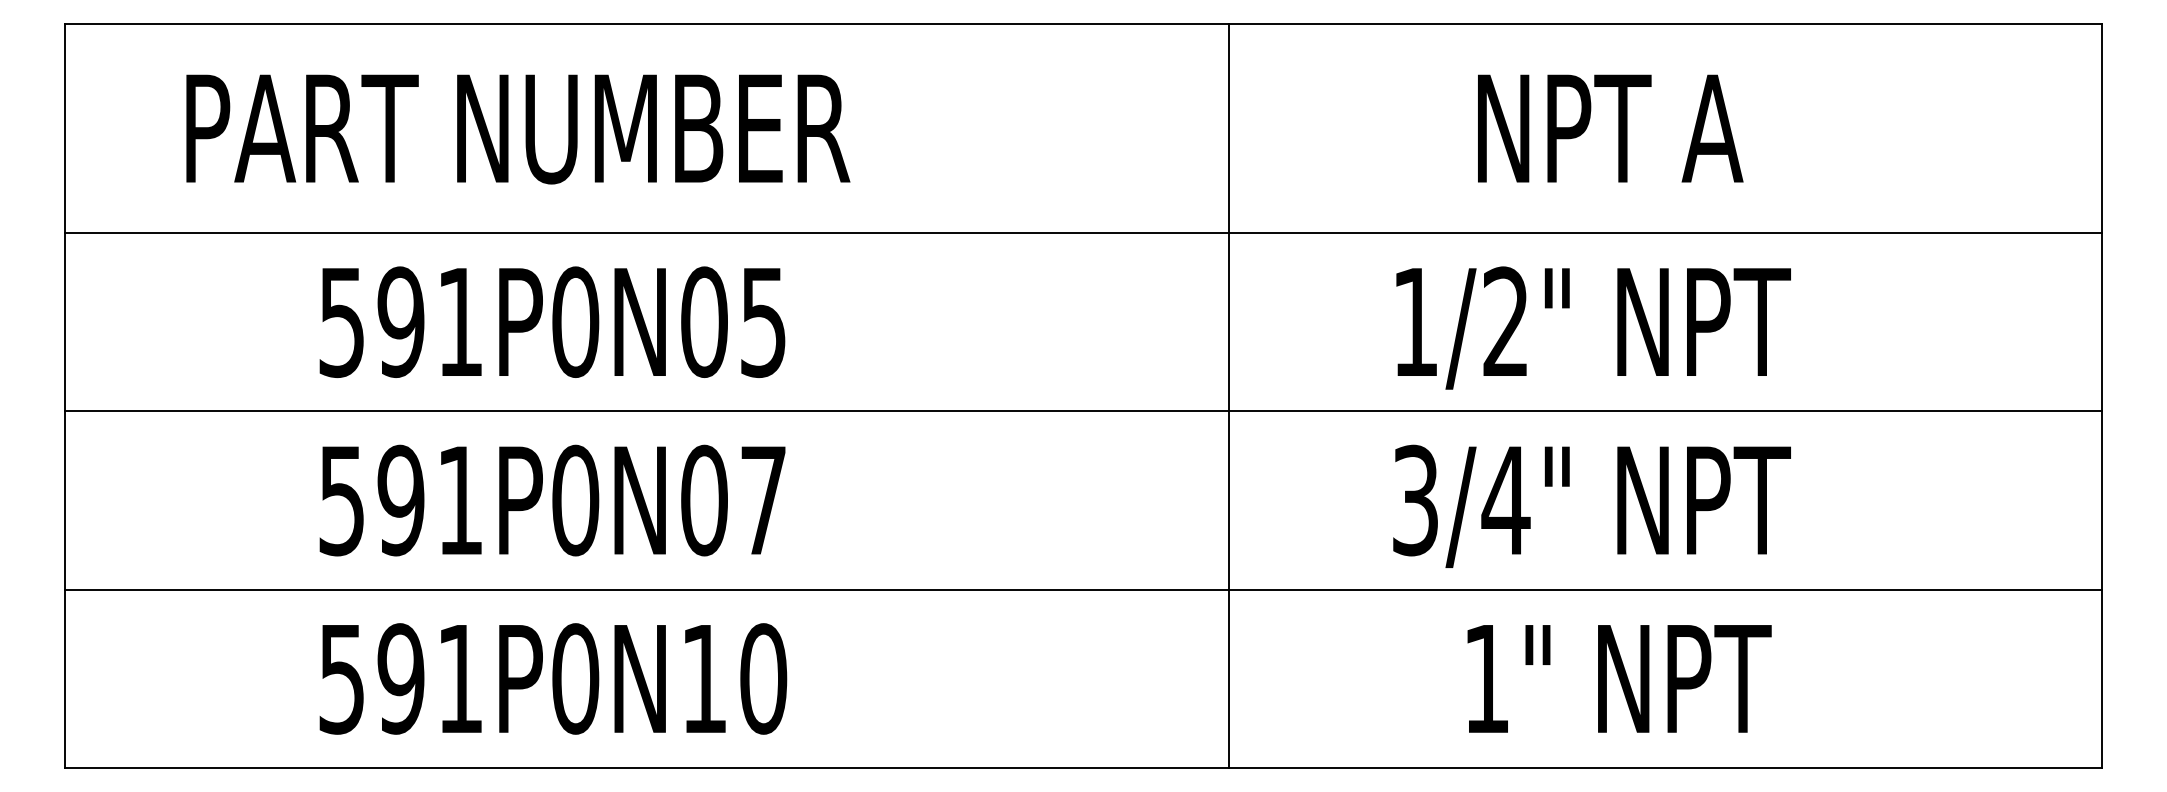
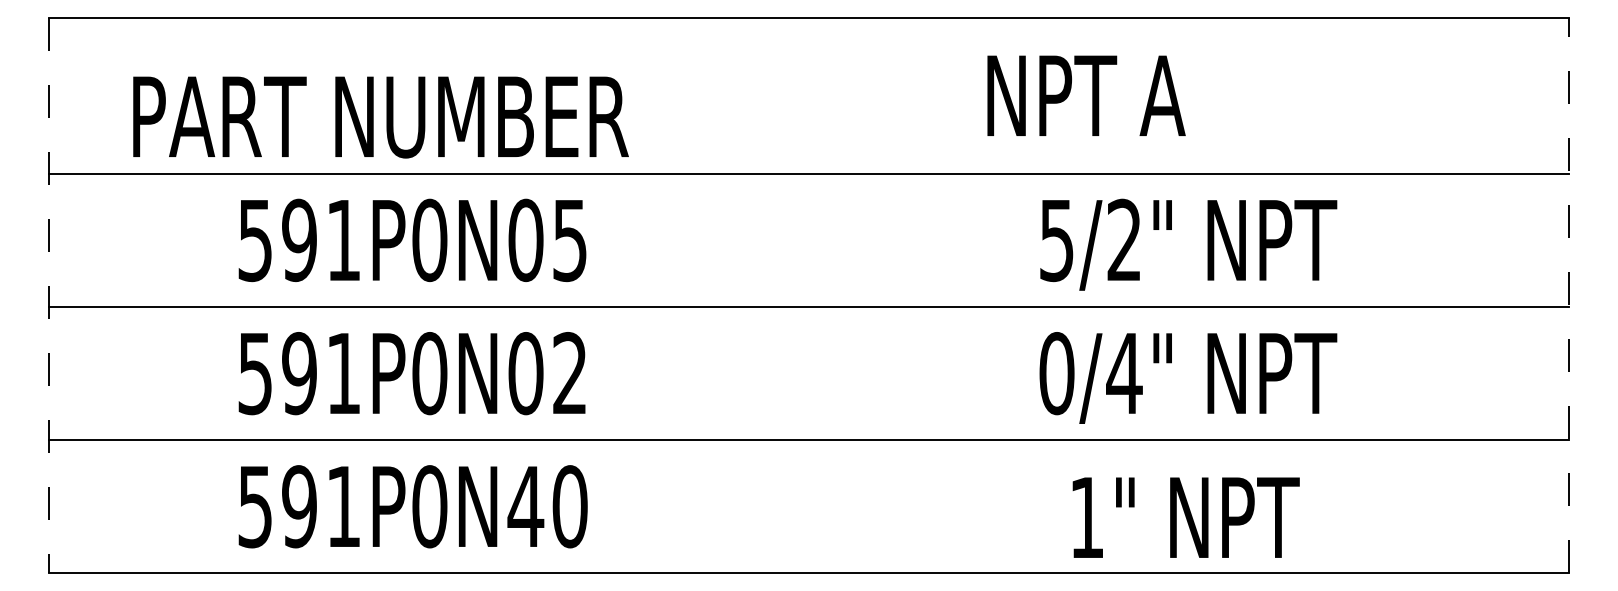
text: (1610, 128) -> (1086, 95), moved
text: (517, 129) -> (380, 117), moved
text: (1415, 323) -> (1056, 241), 1/2" -> 5/2"
line: (64, 396) -> (48, 295), solid -> dashed
line: (1228, 396) -> (917, 295), removed
line: (2102, 396) -> (1569, 295), solid -> dashed
text: (762, 499) -> (569, 372), 591P0N07 -> 591P0N02
text: (1415, 500) -> (1056, 373), 3/4" -> 0/4"
text: (703, 678) -> (525, 506), 591P0N10 -> 591P0N40
text: (1618, 678) -> (1185, 517), moved

